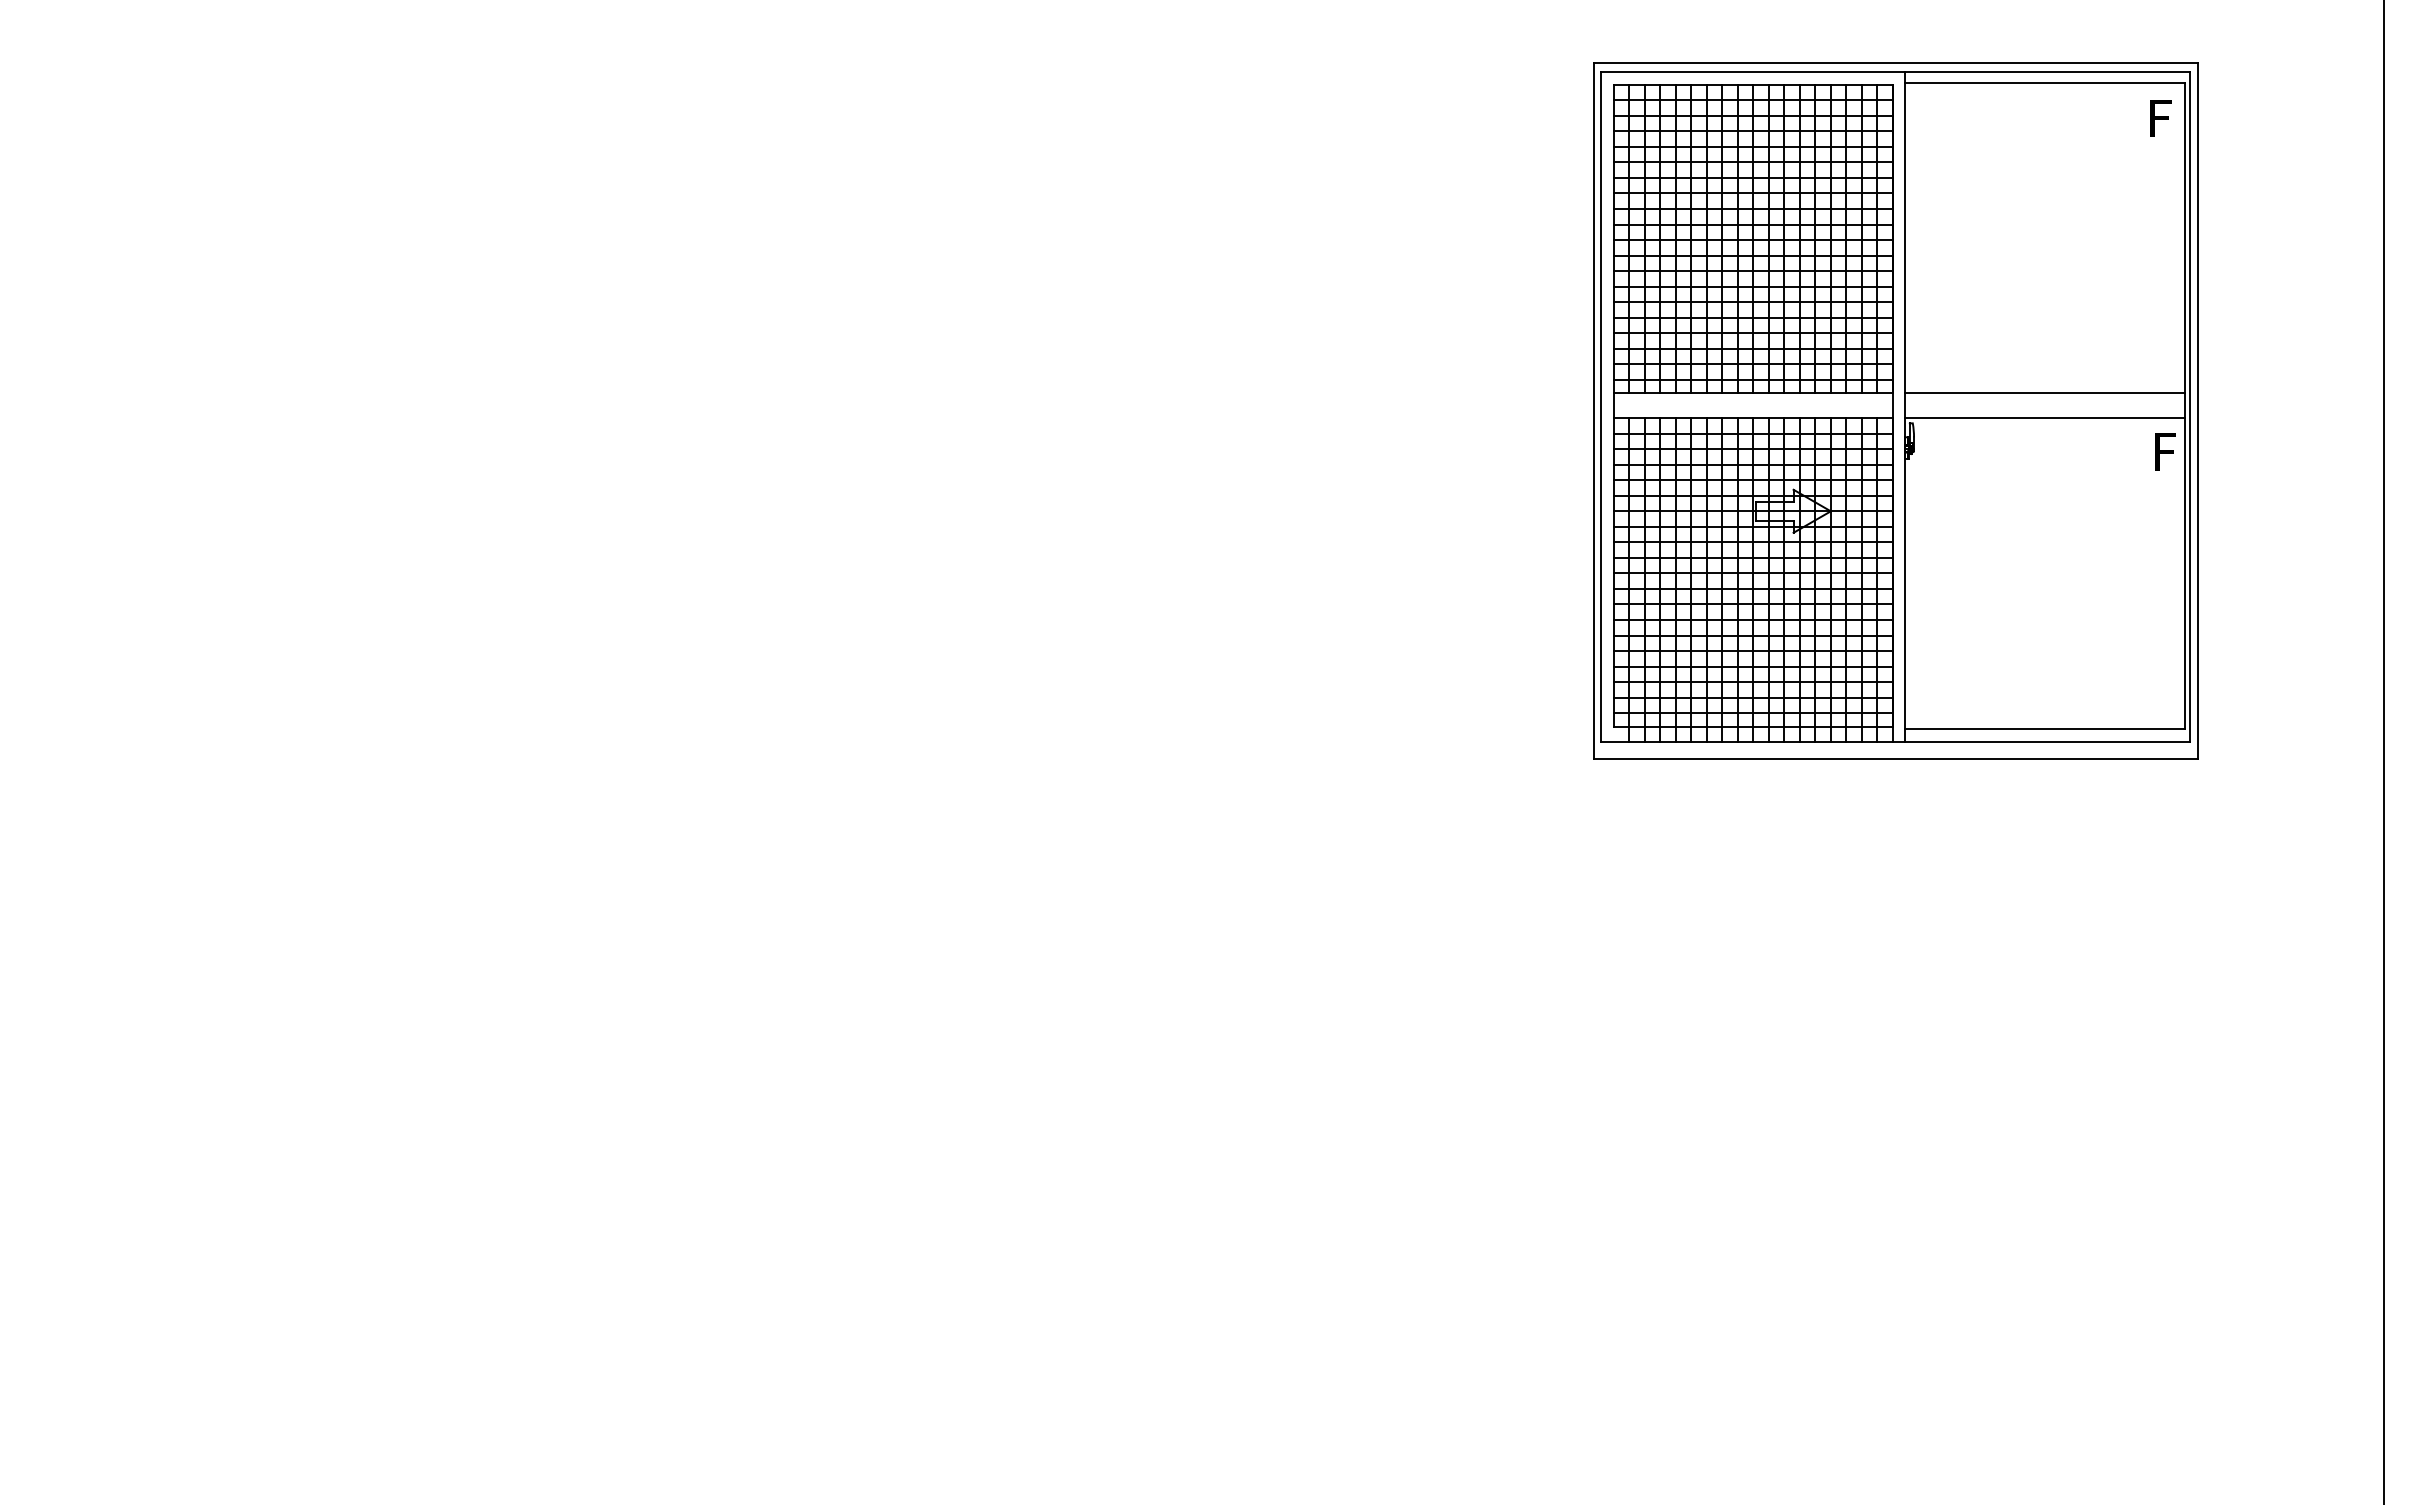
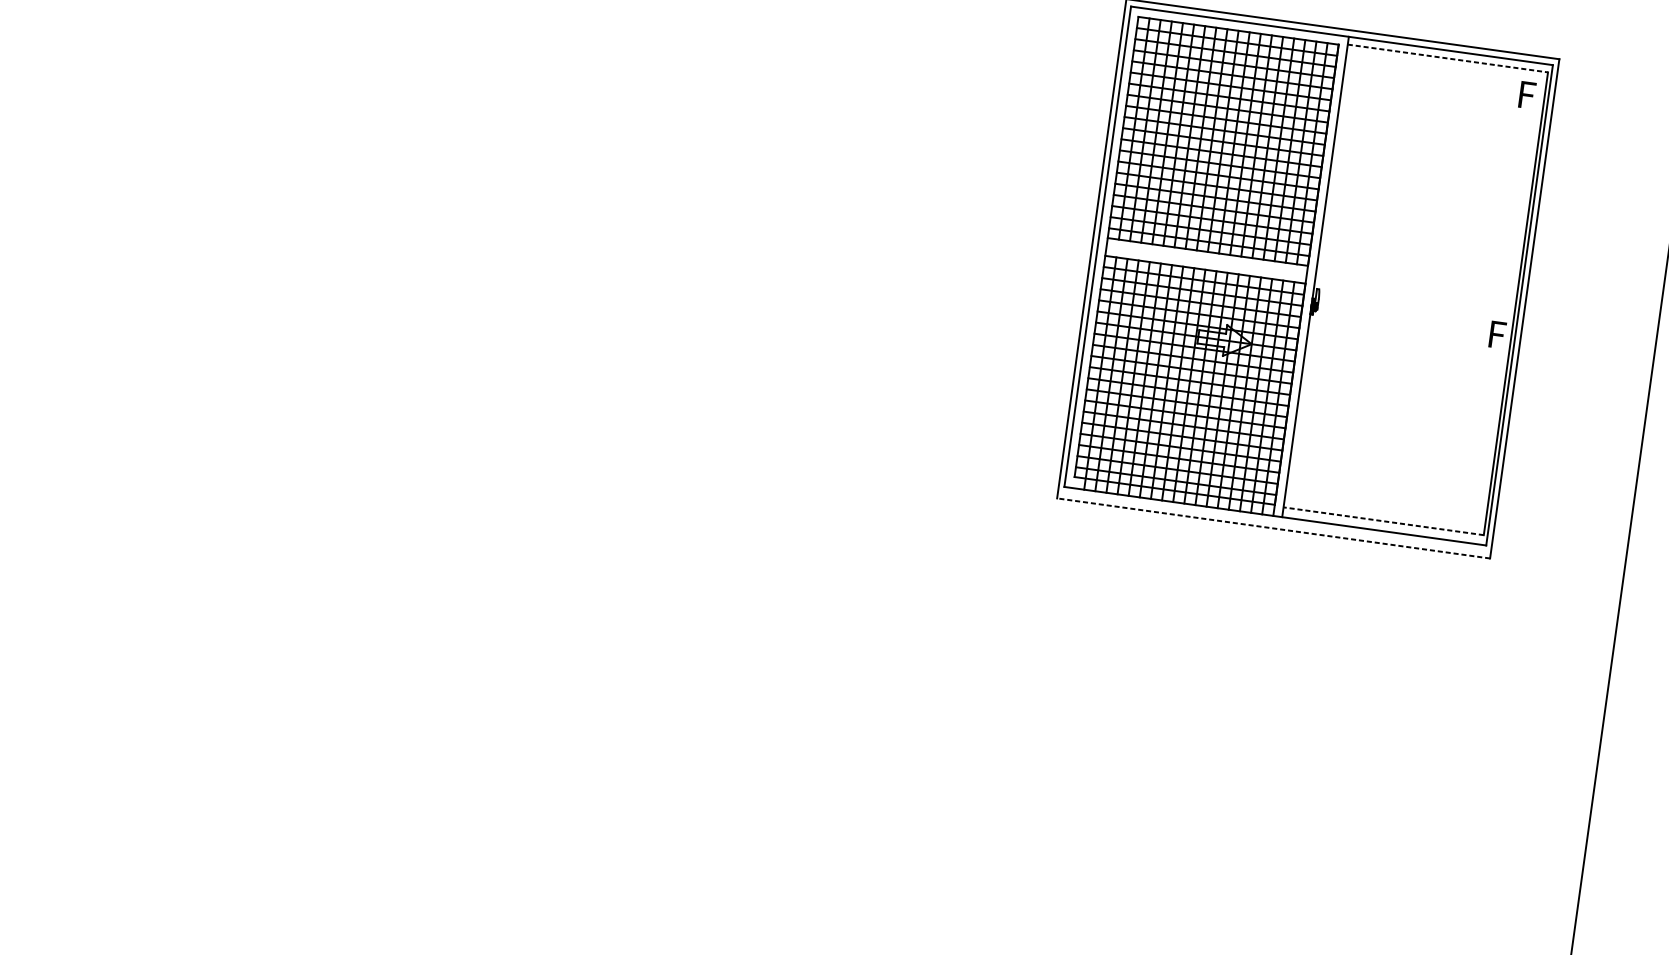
line: (2045, 82) -> (1448, 58), solid -> dashed
line: (2044, 393) -> (1416, 281), removed
line: (2044, 418) -> (1414, 298), removed
line: (2045, 728) -> (1384, 521), solid -> dashed
line: (1895, 759) -> (1273, 528), solid -> dashed

